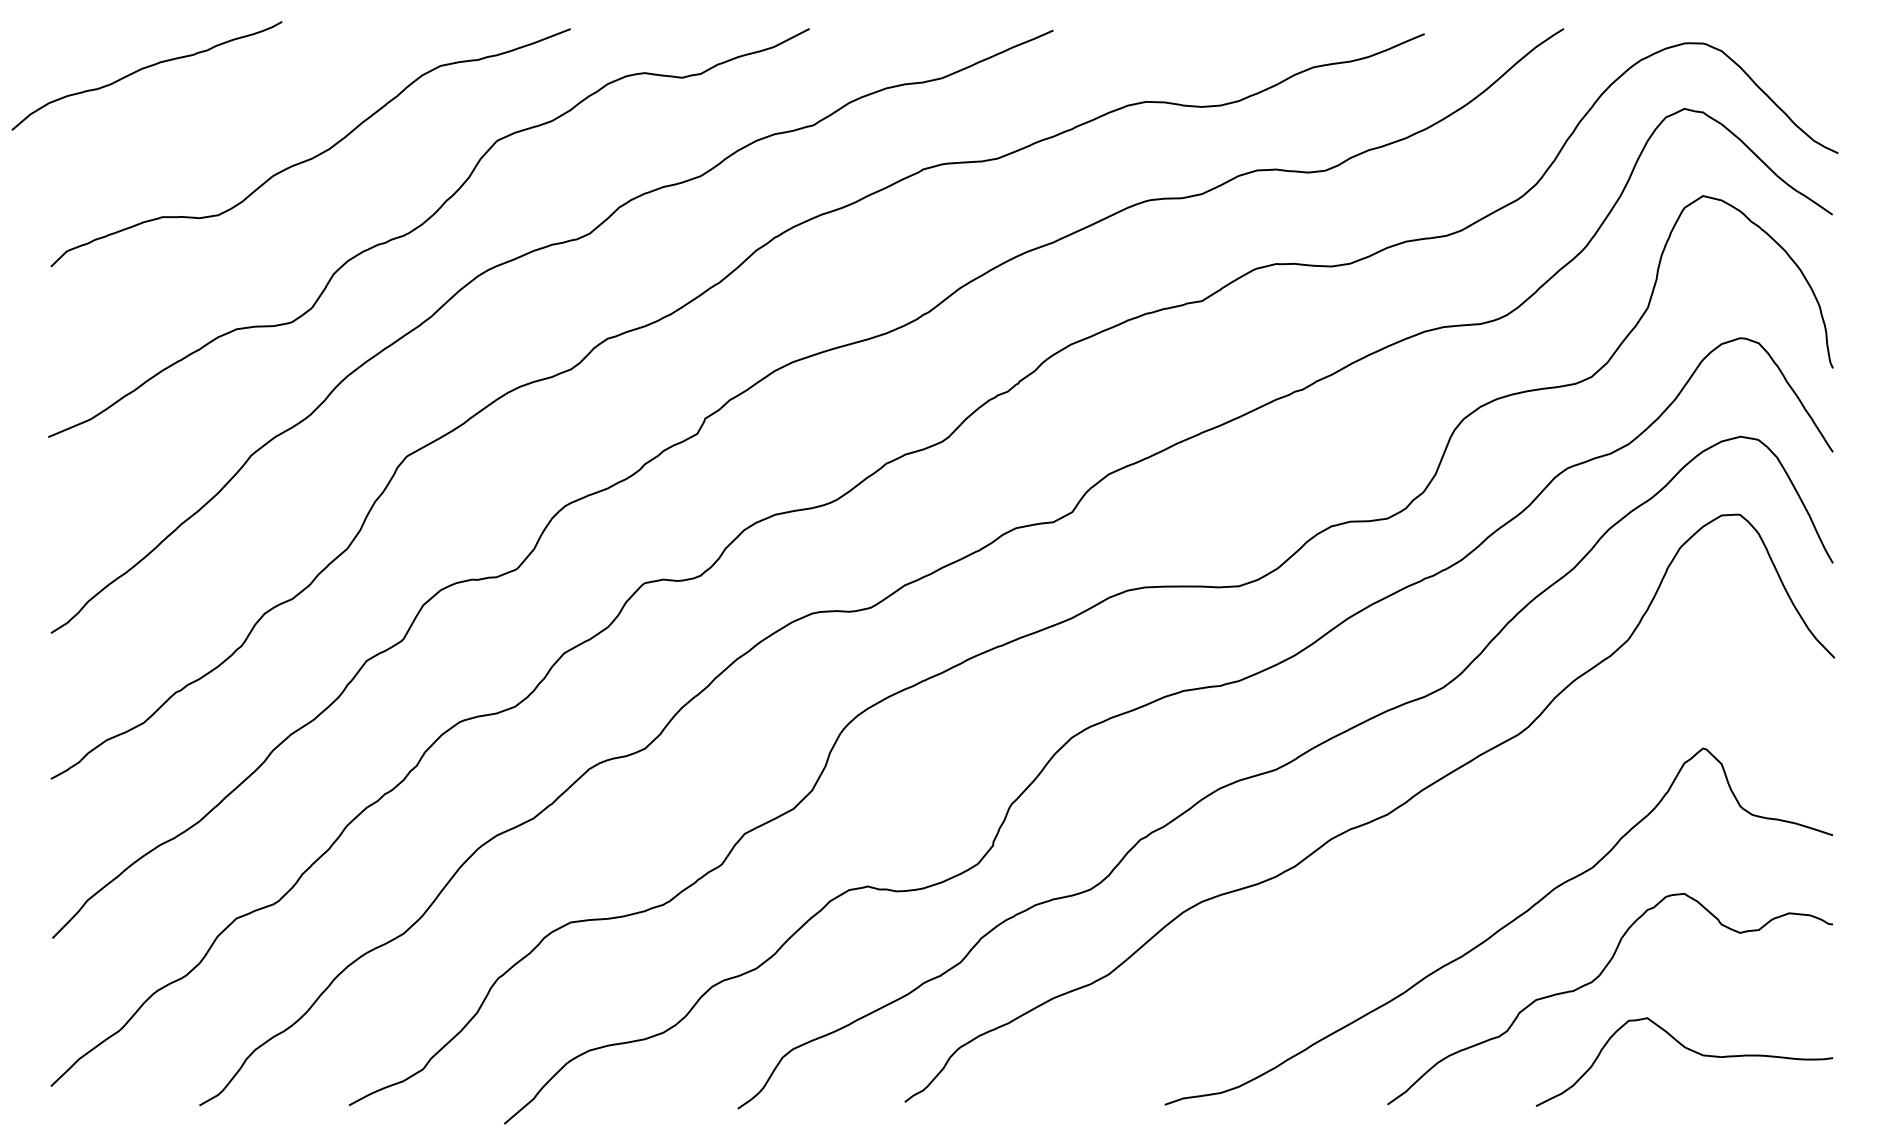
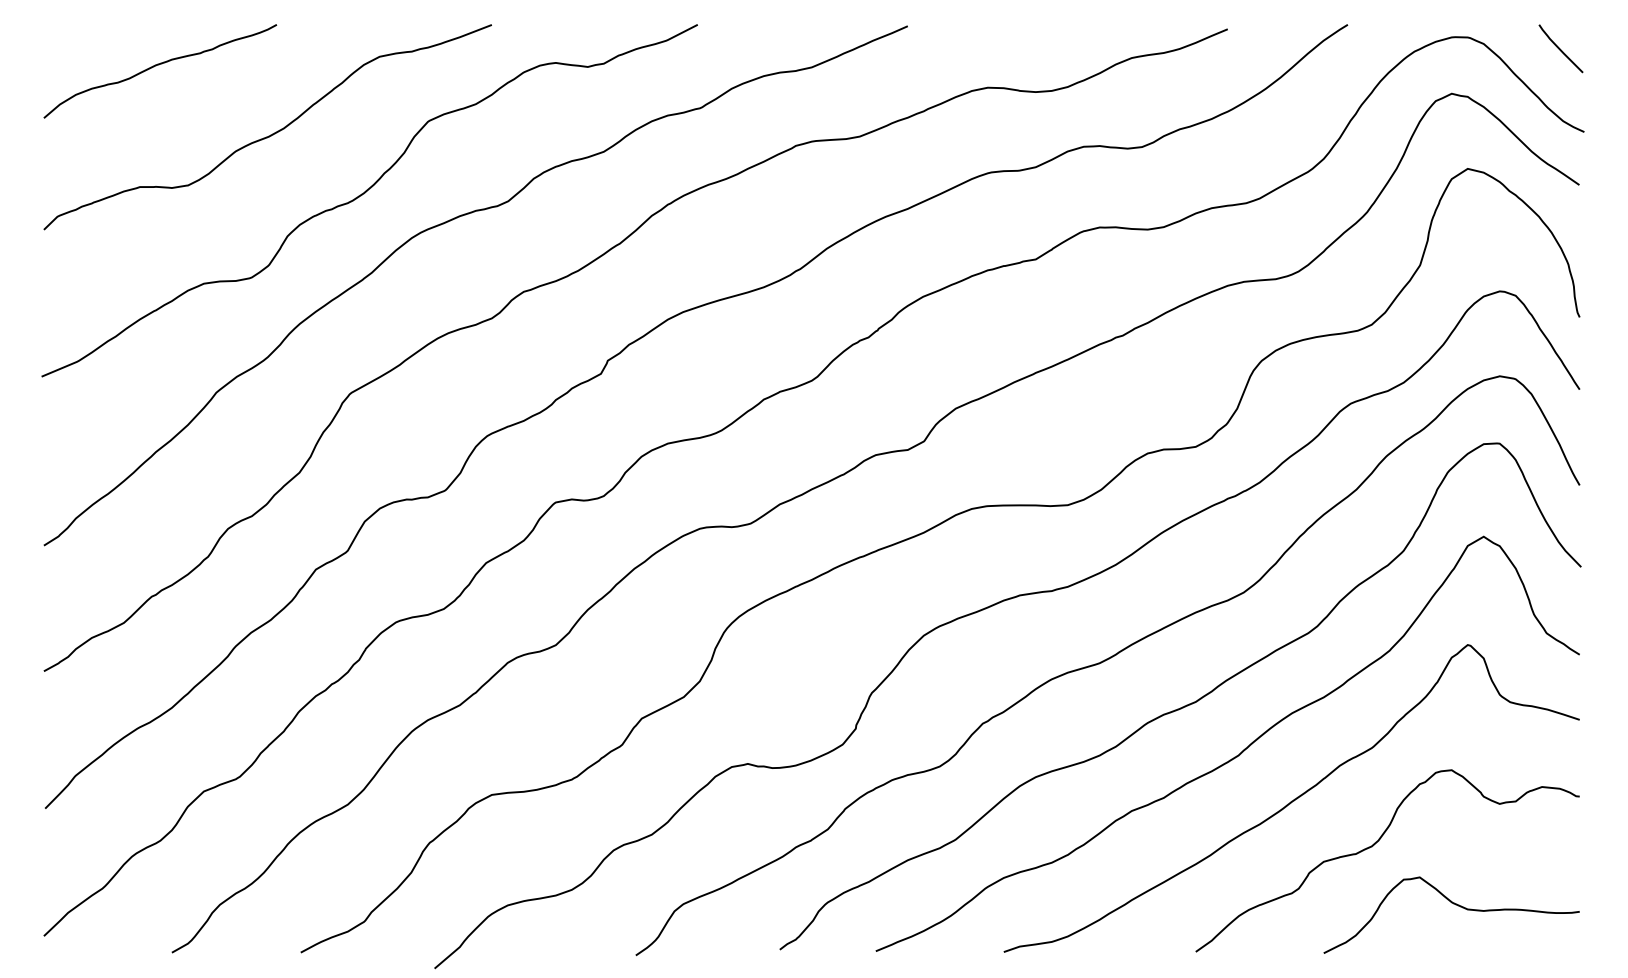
curve: (1810, 56) -> (1560, 48), added
curve: (143, 69) -> (157, 65), moved
curve: (1433, 877) -> (1235, 756), added

